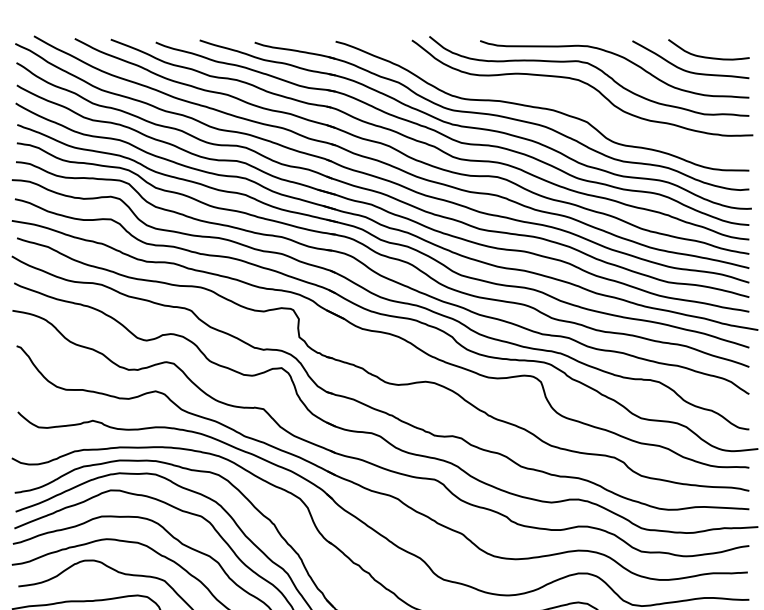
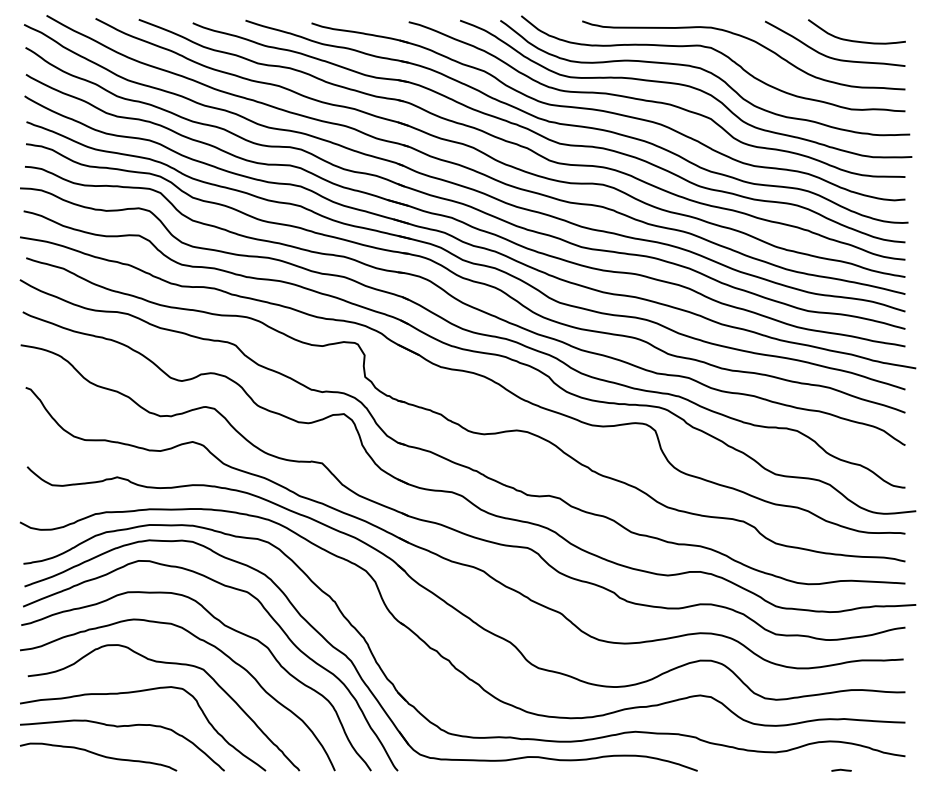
curve: (566, 95) -> (686, 86), added

